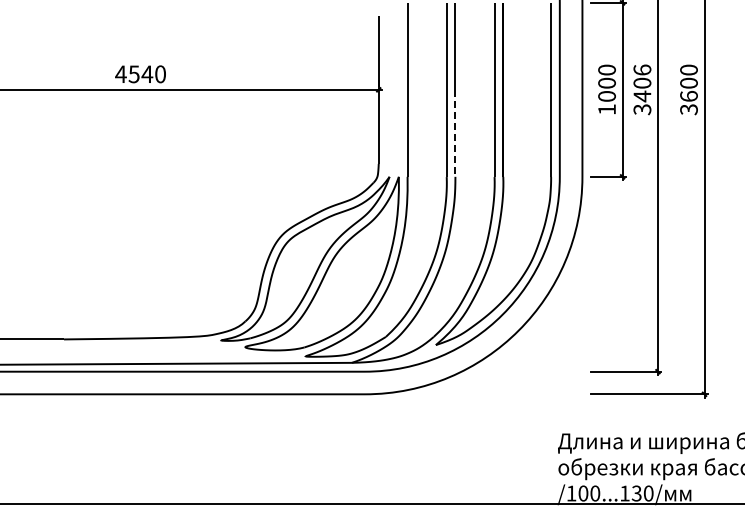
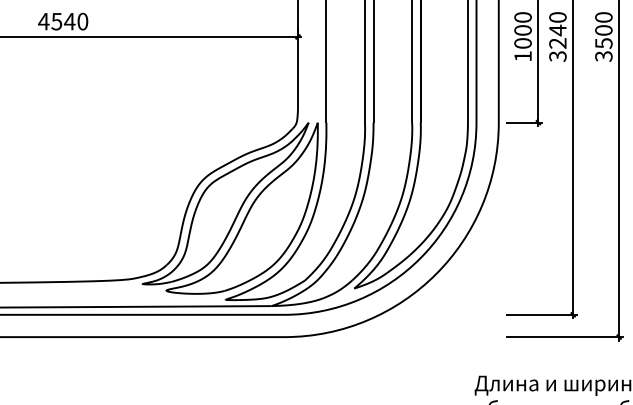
text: (642, 83) -> (558, 30), 3406 -> 3240
text: (688, 96) -> (603, 43), 3600 -> 3500
line: (455, 133) -> (373, 79), dashed -> solid

